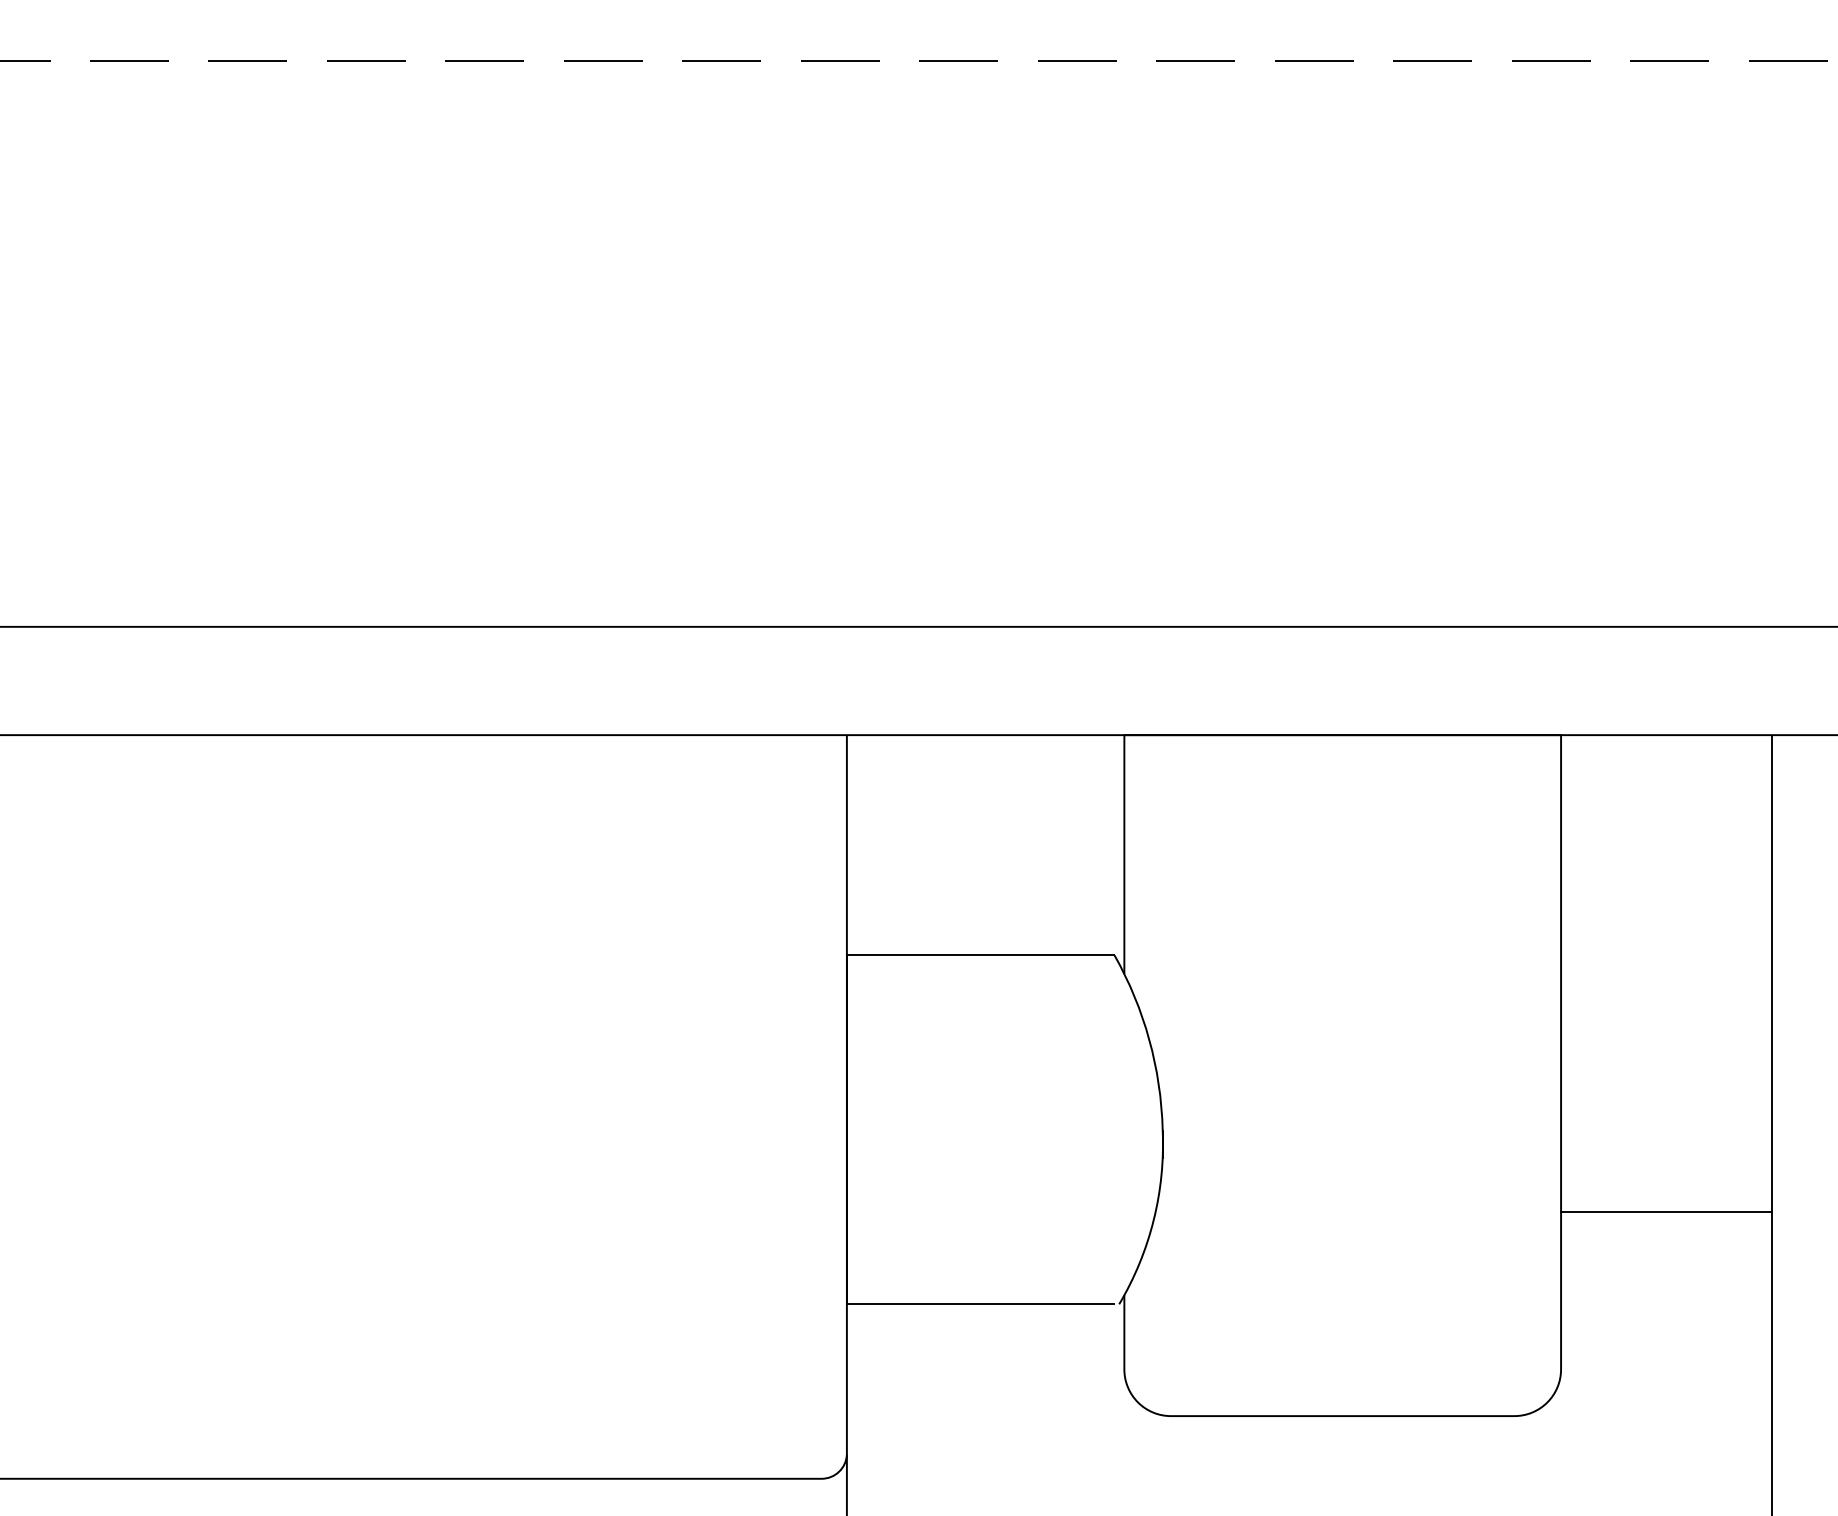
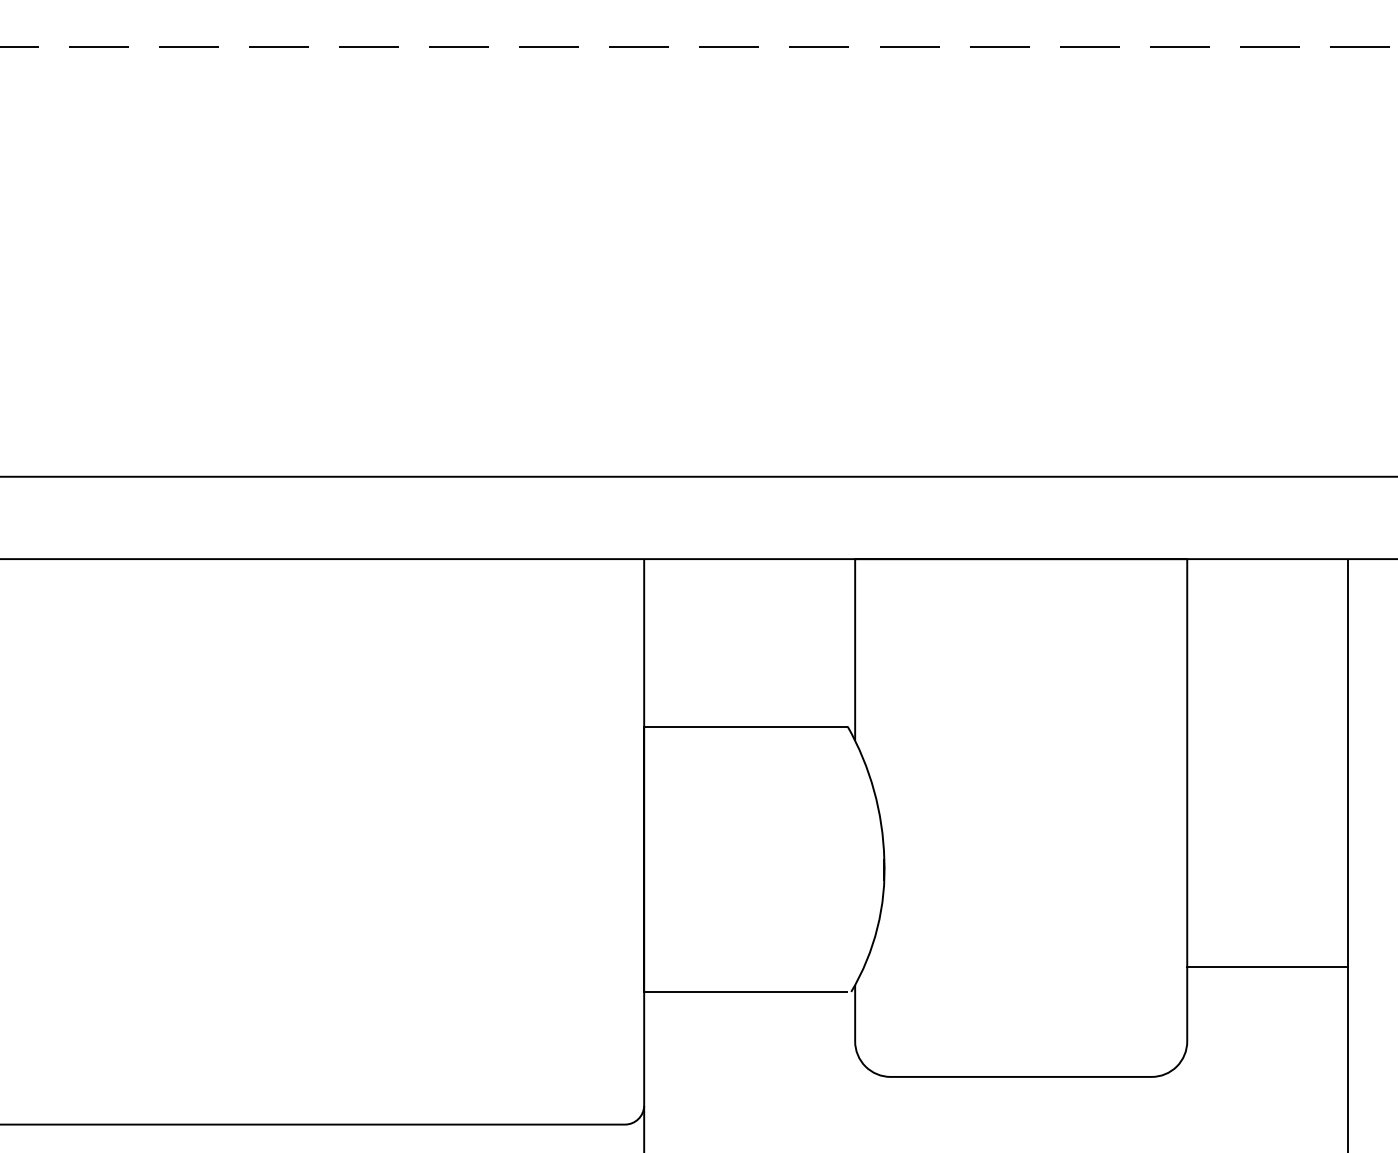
line: (1666, 1212) -> (1267, 966), moved

